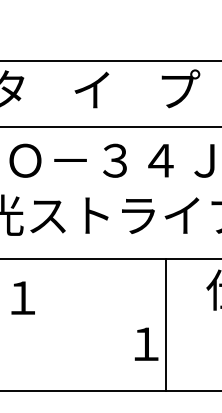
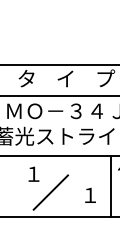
line: (166, 324) -> (111, 186), moved
line: (59, 337) -> (50, 192), added

